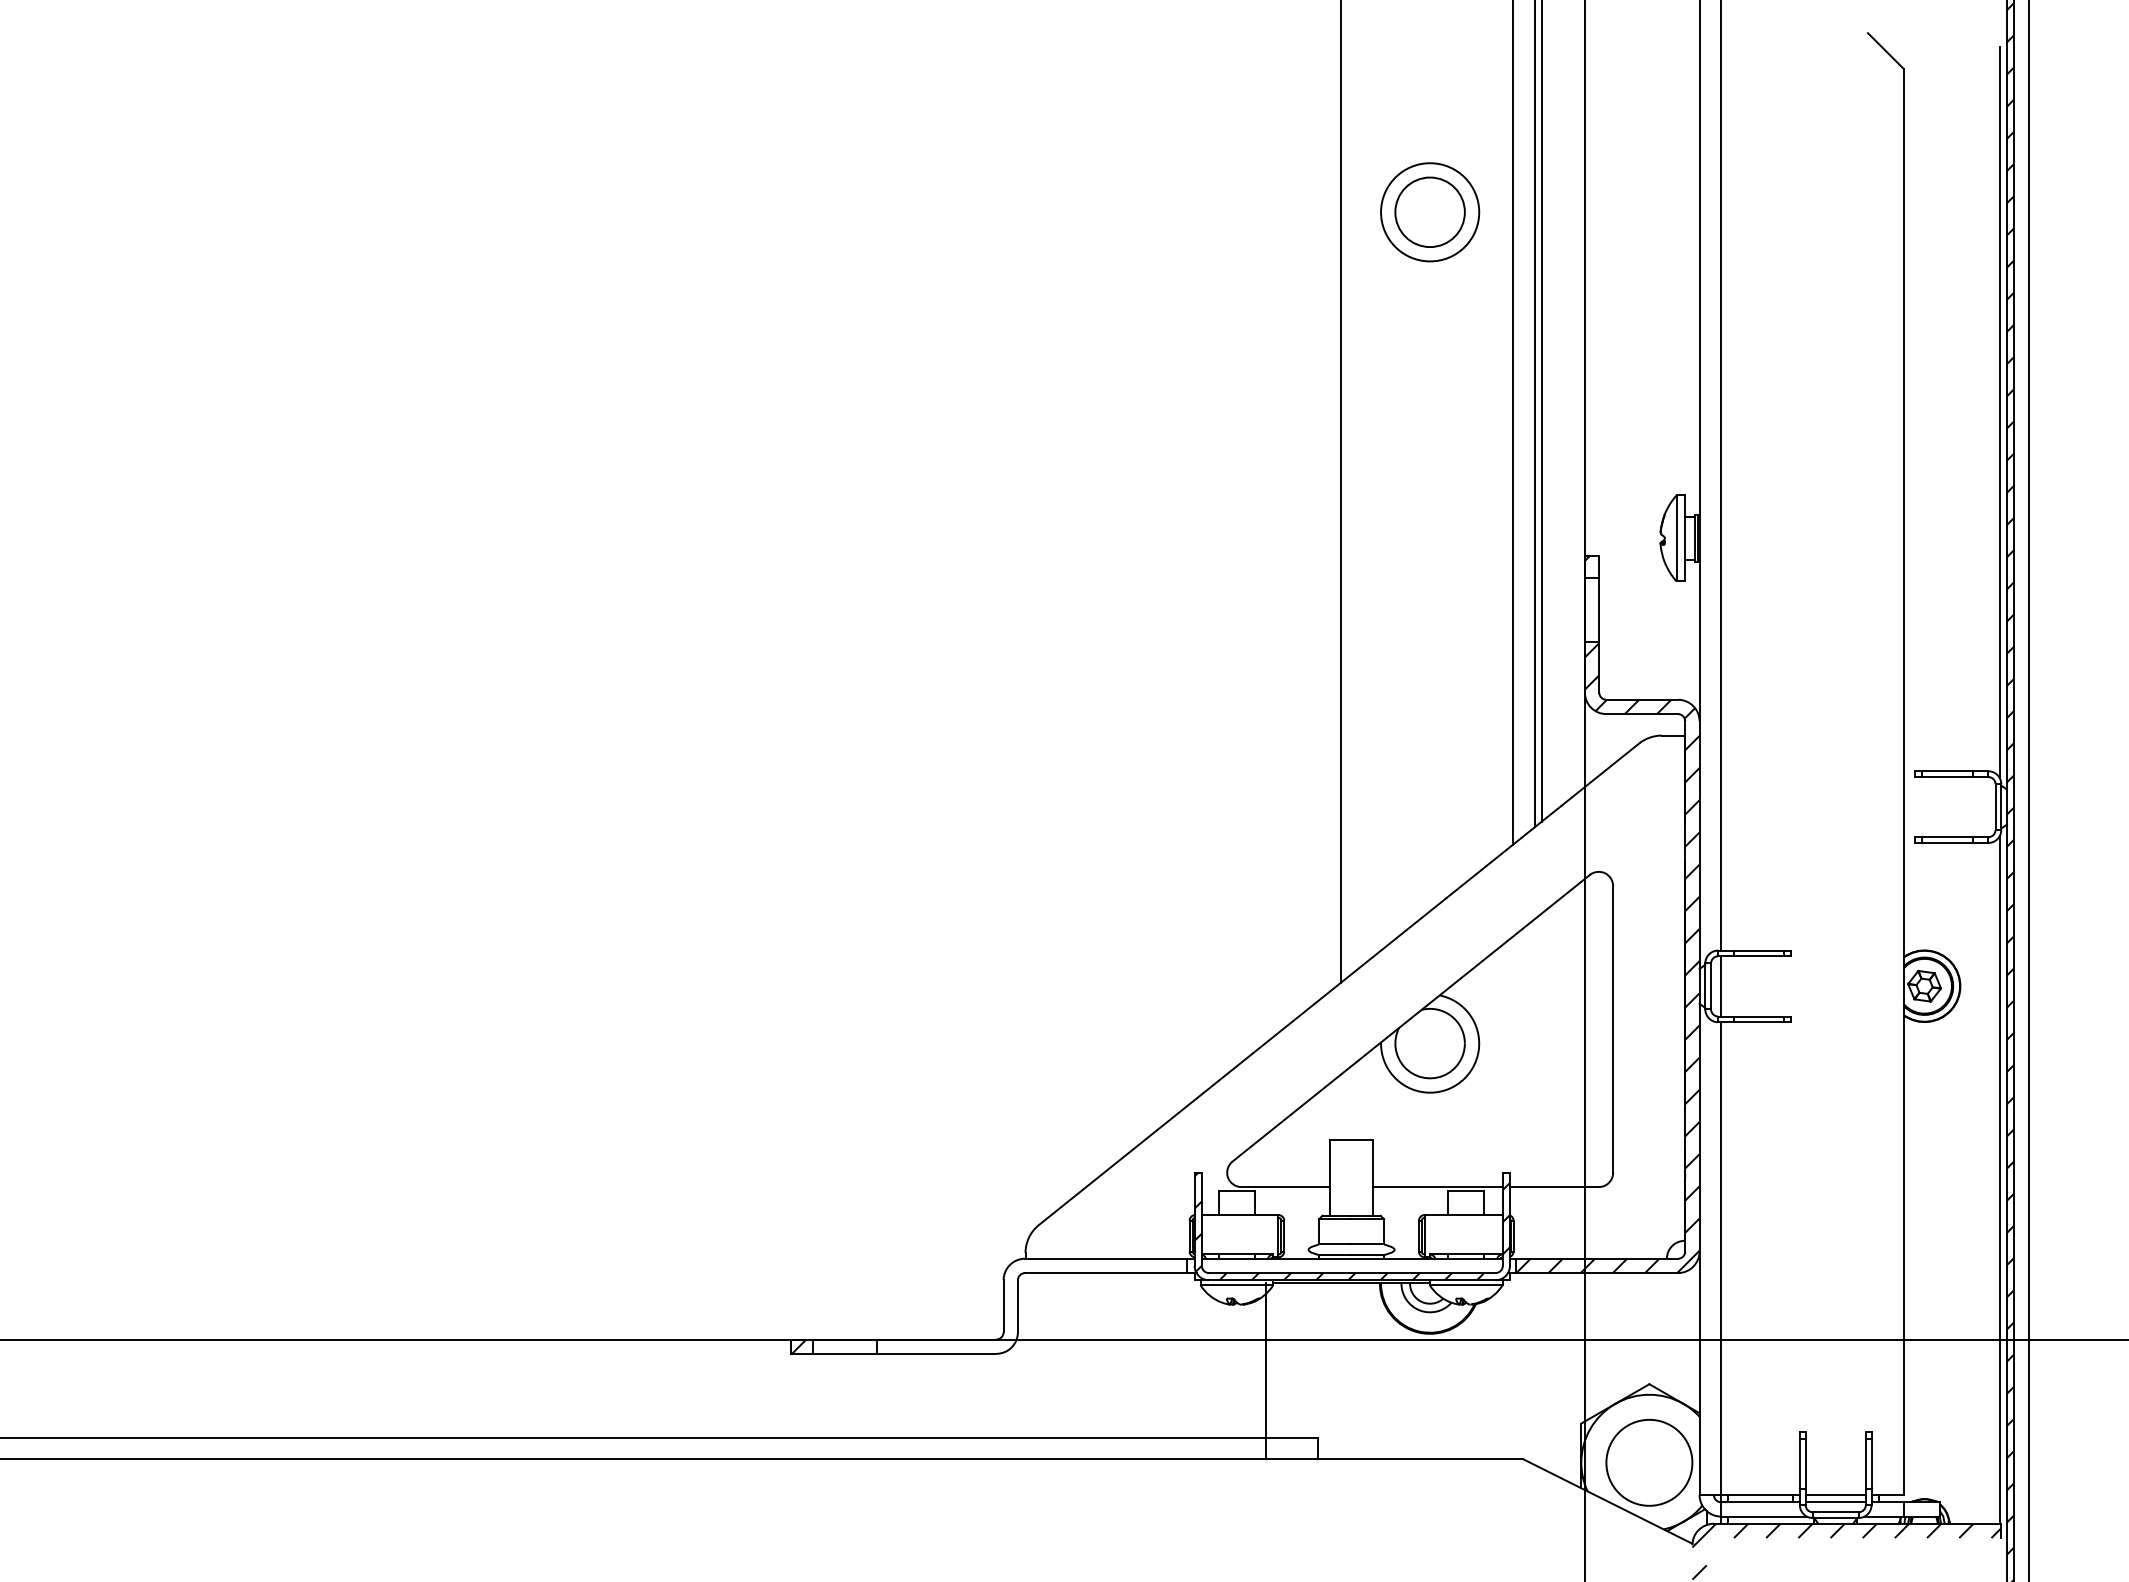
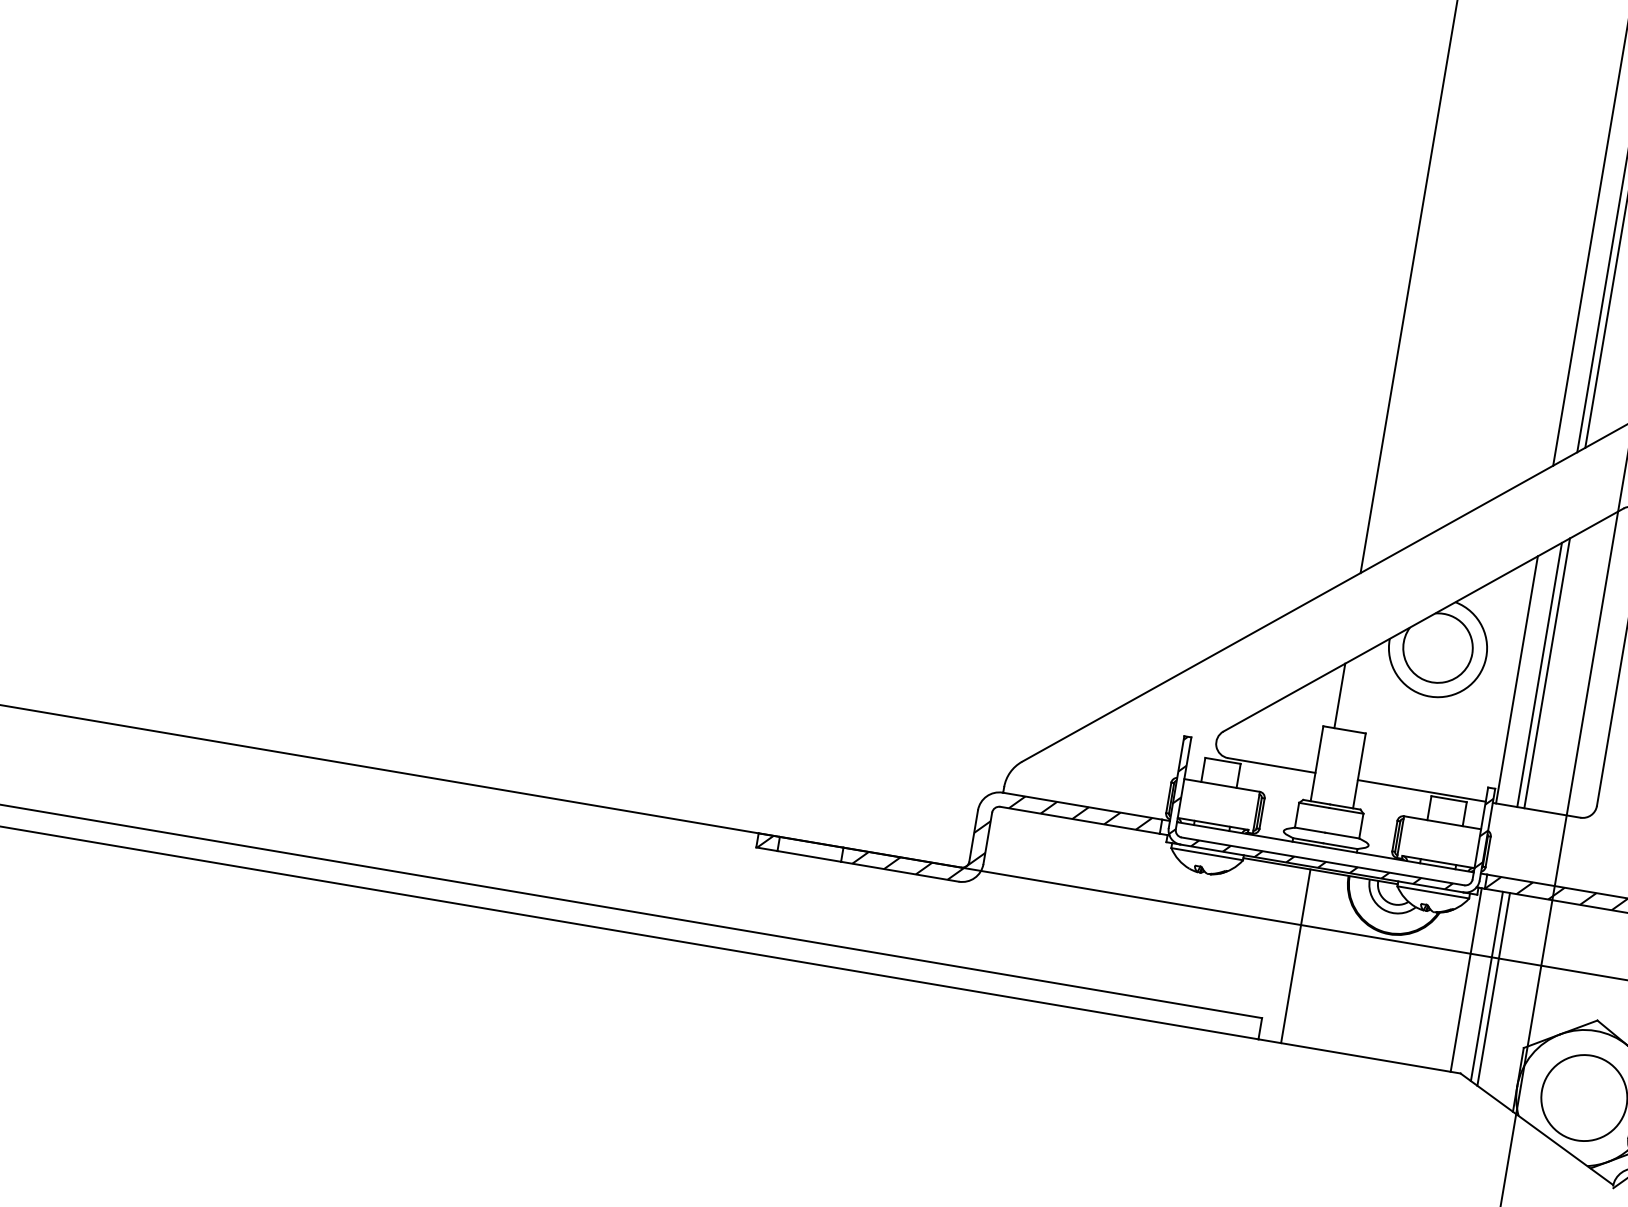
line: (1541, 1050) -> (1546, 673), added
line: (1534, 1053) -> (1539, 675), added
line: (1513, 1061) -> (1517, 679), added
line: (1341, 1106) -> (1340, 695), added
hatch: (1032, 1305) -> (1002, 840), added
line: (1513, 1366) -> (1466, 980), added
line: (1534, 1368) -> (1486, 985), added
line: (1541, 1370) -> (1493, 989), added
line: (1266, 1371) -> (1295, 956), moved

